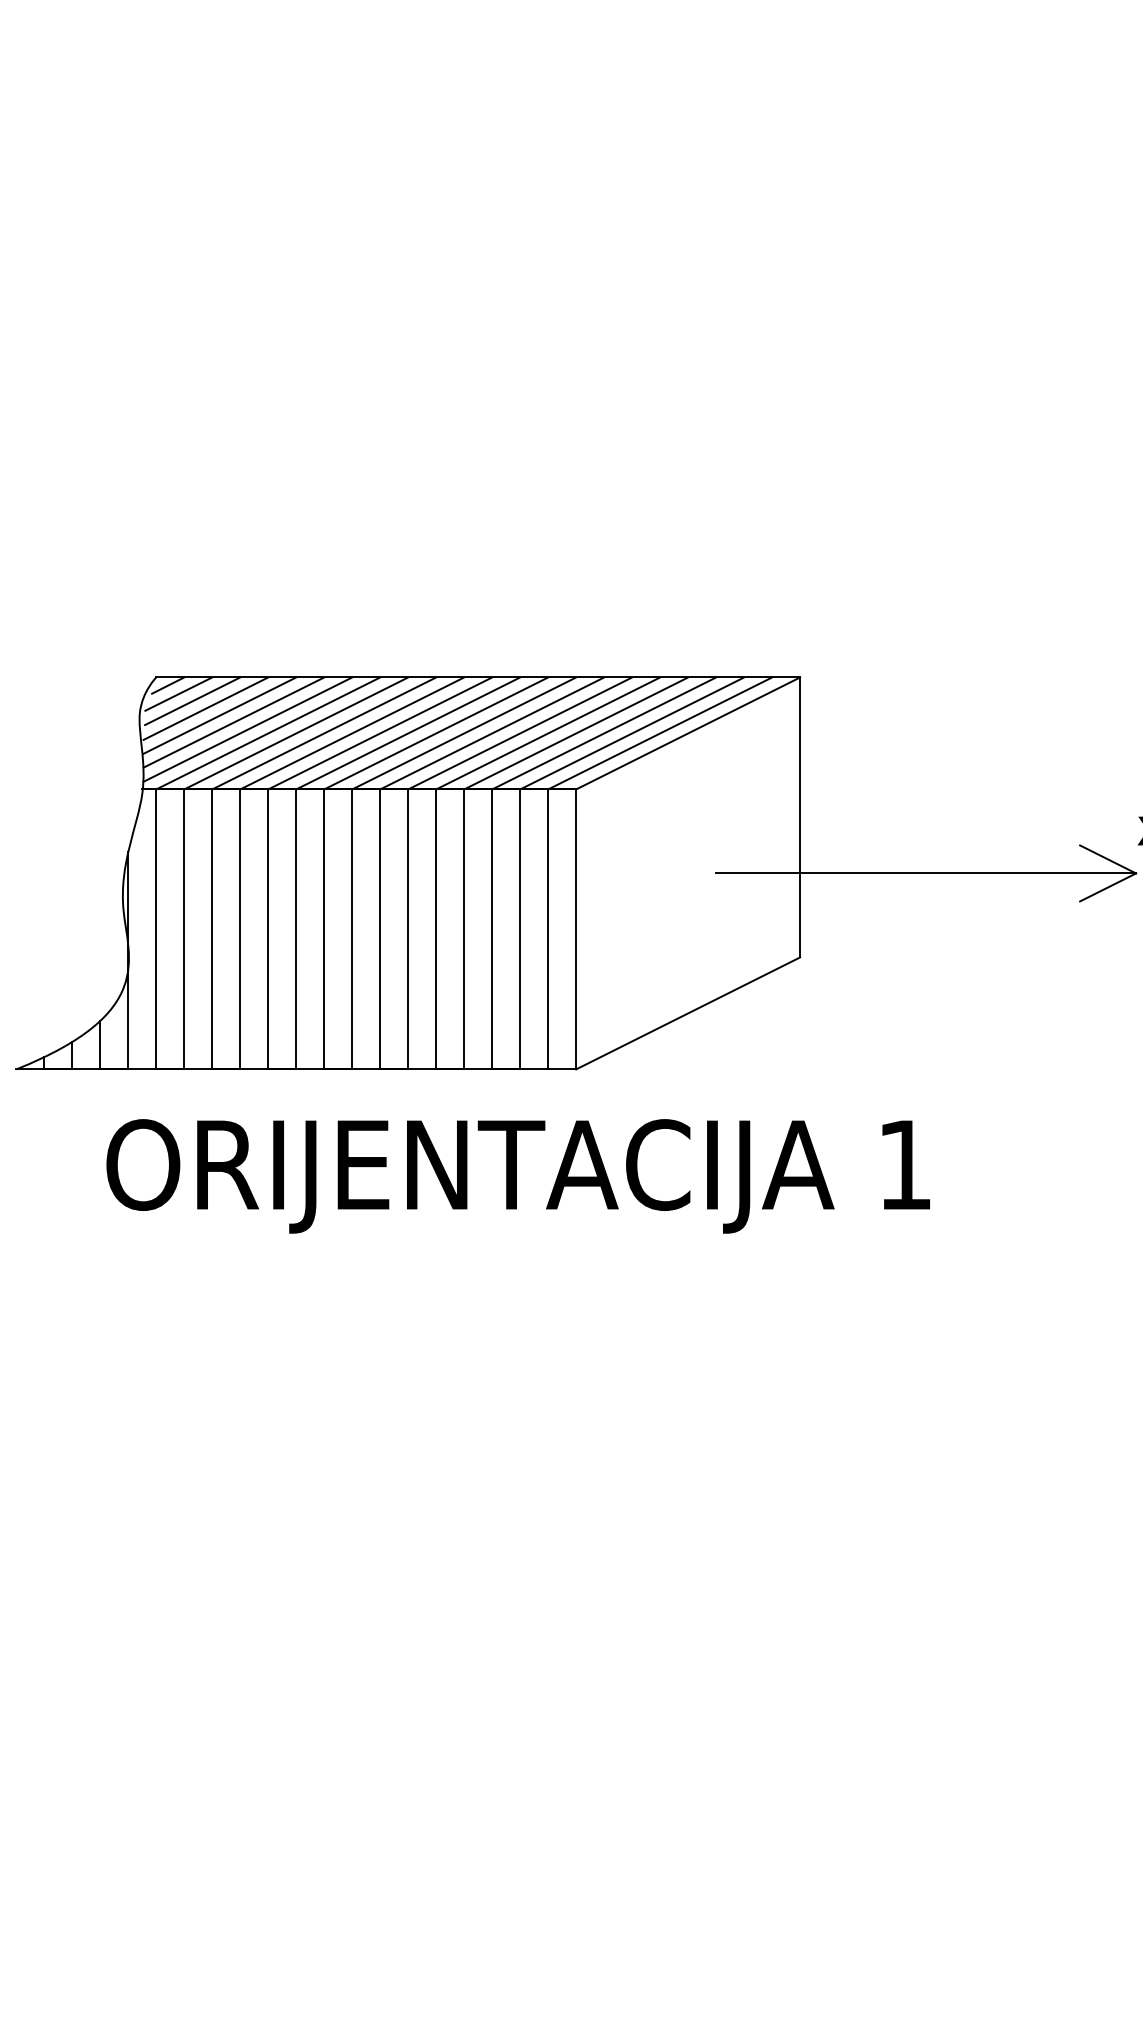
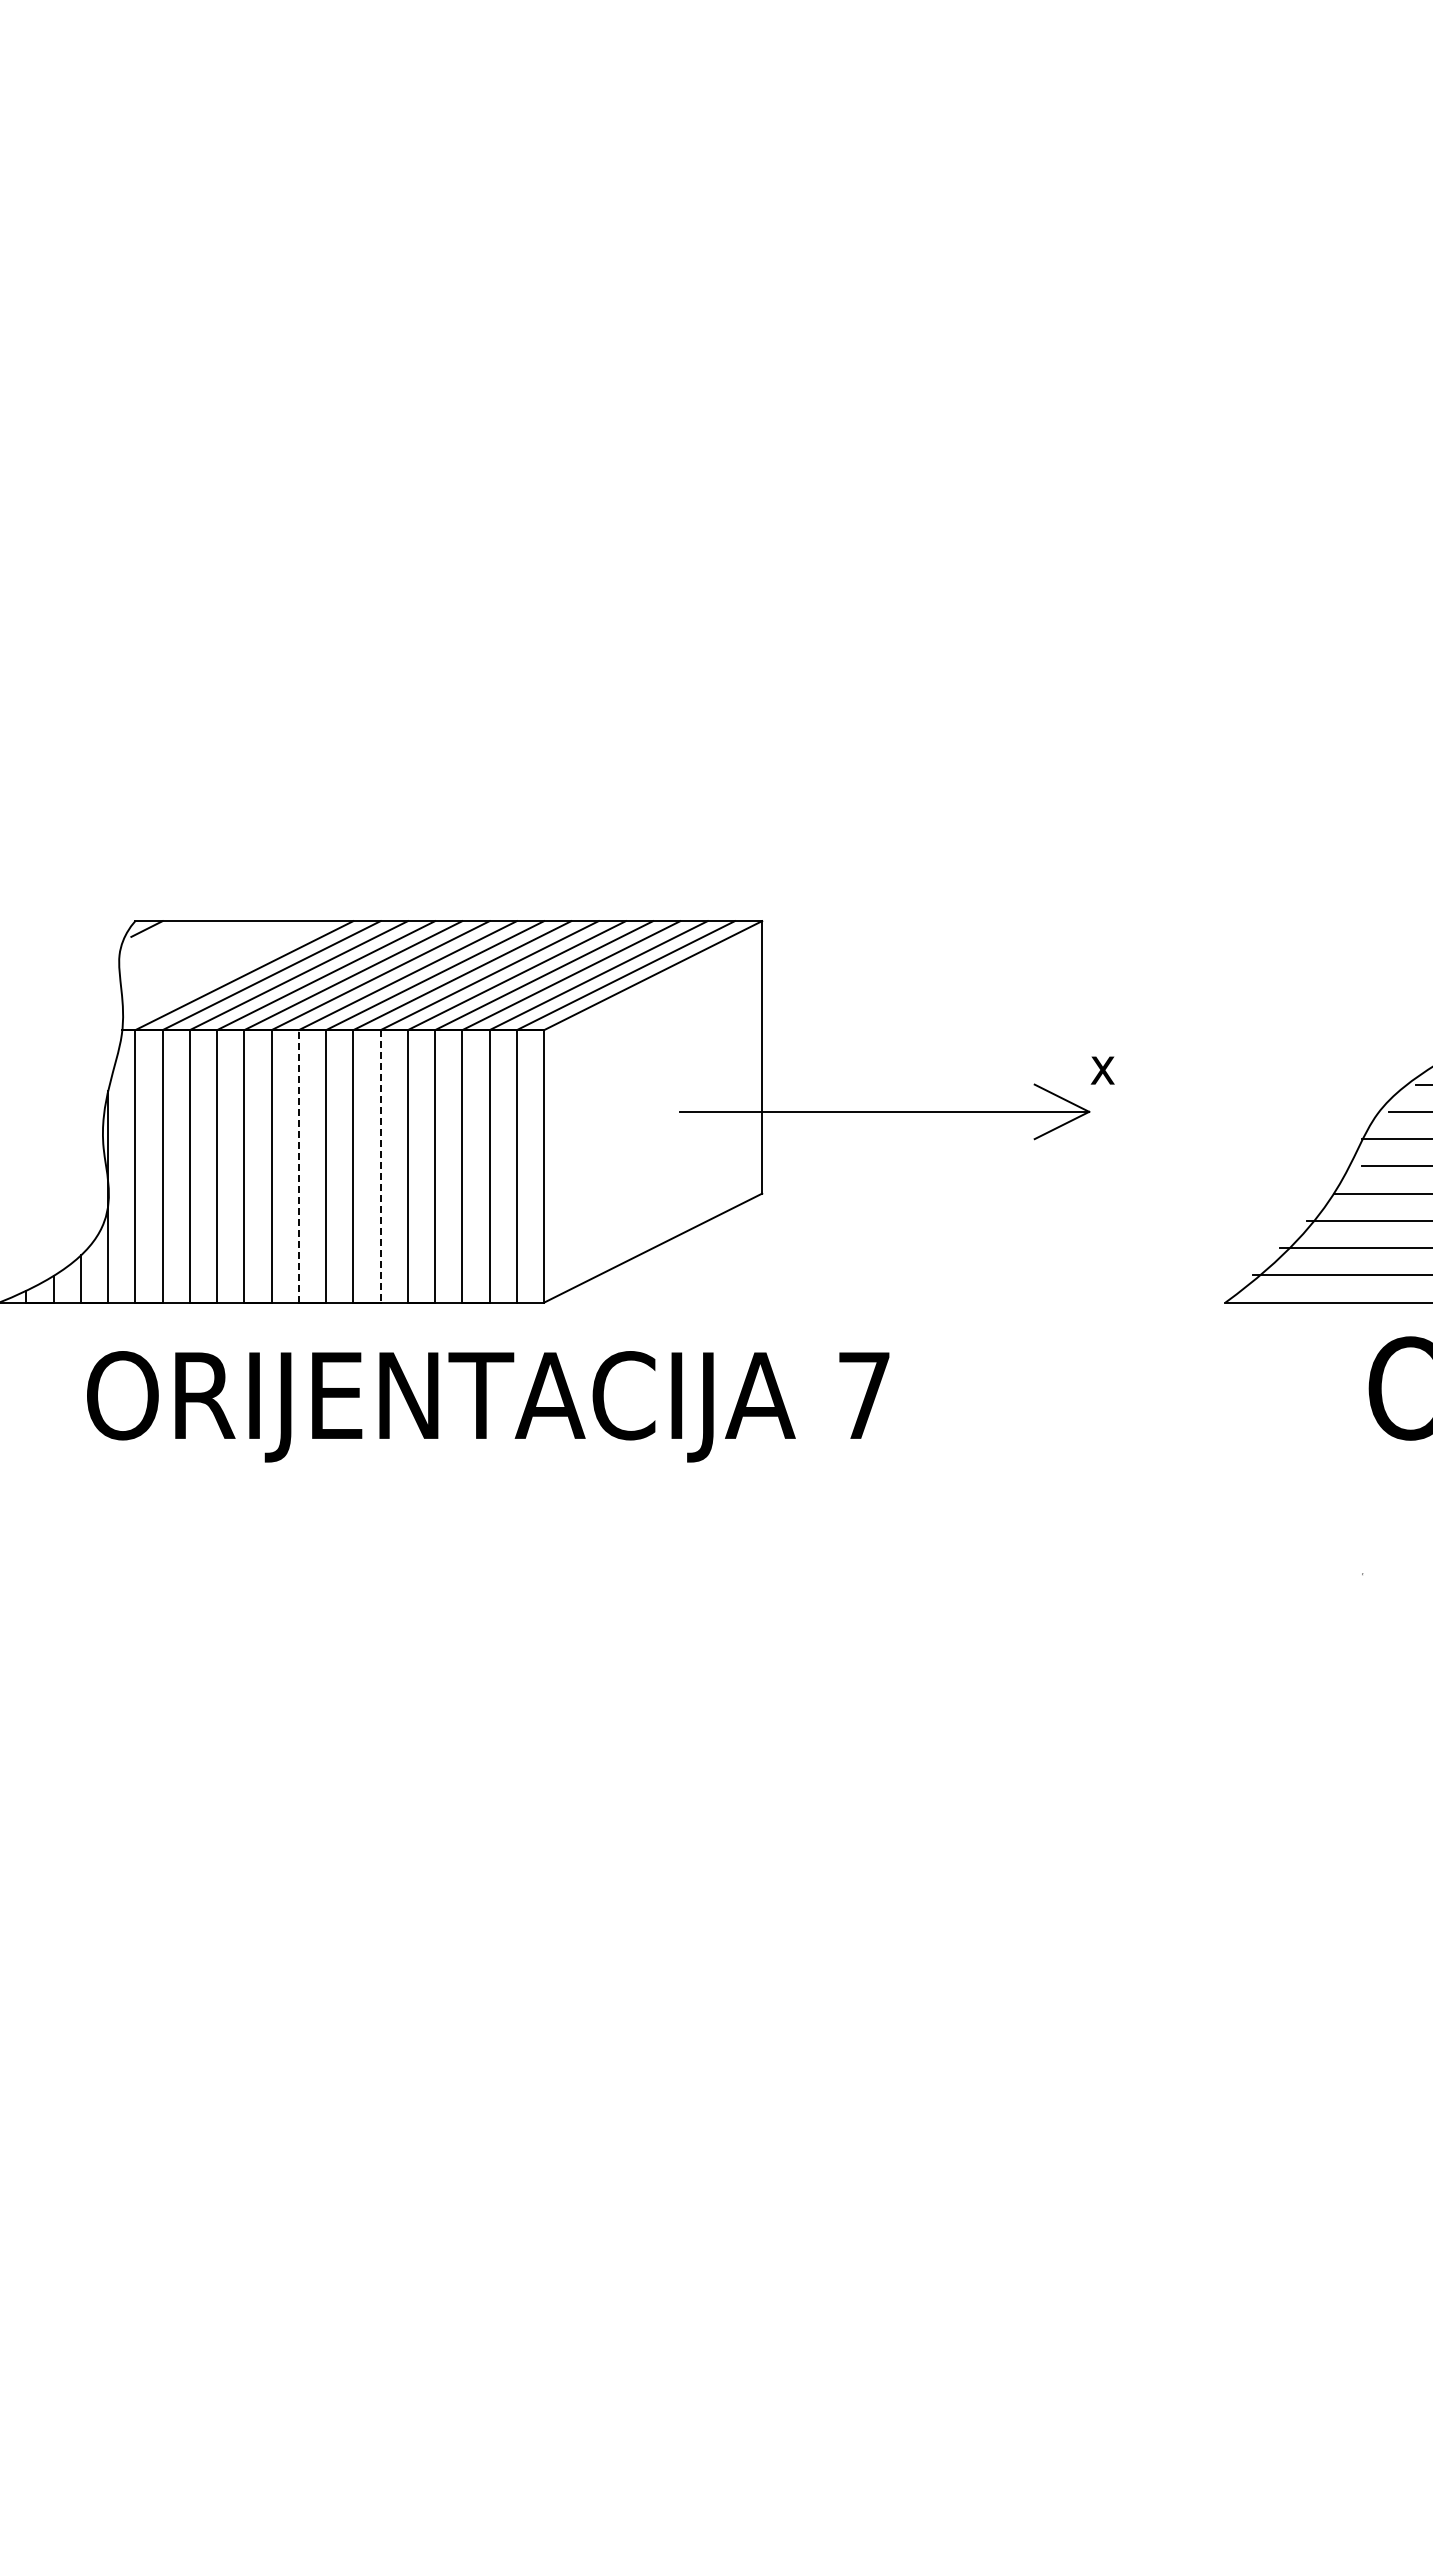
line: (177, 694) -> (156, 937), removed
line: (192, 701) -> (170, 944), removed
line: (205, 708) -> (183, 951), removed
line: (218, 715) -> (196, 958), removed
line: (233, 722) -> (210, 964), removed
line: (247, 729) -> (224, 971), removed
line: (323, 928) -> (298, 1165), solid -> dashed
line: (408, 929) -> (380, 1166), solid -> dashed
text: (905, 1164) -> (864, 1395), 1 -> 7

